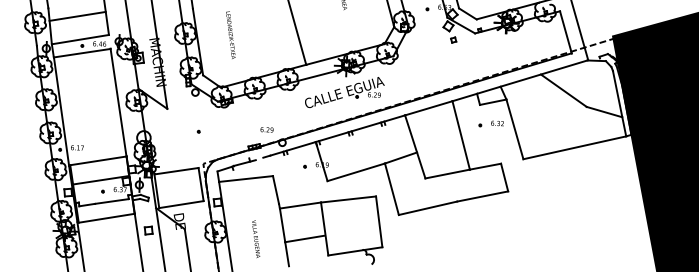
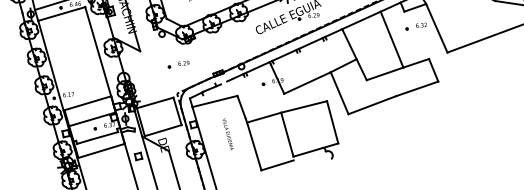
text: (266, 129) -> (183, 63), moved
line: (304, 238) -> (277, 164), moved
text: (256, 239) -> (228, 134), moved

